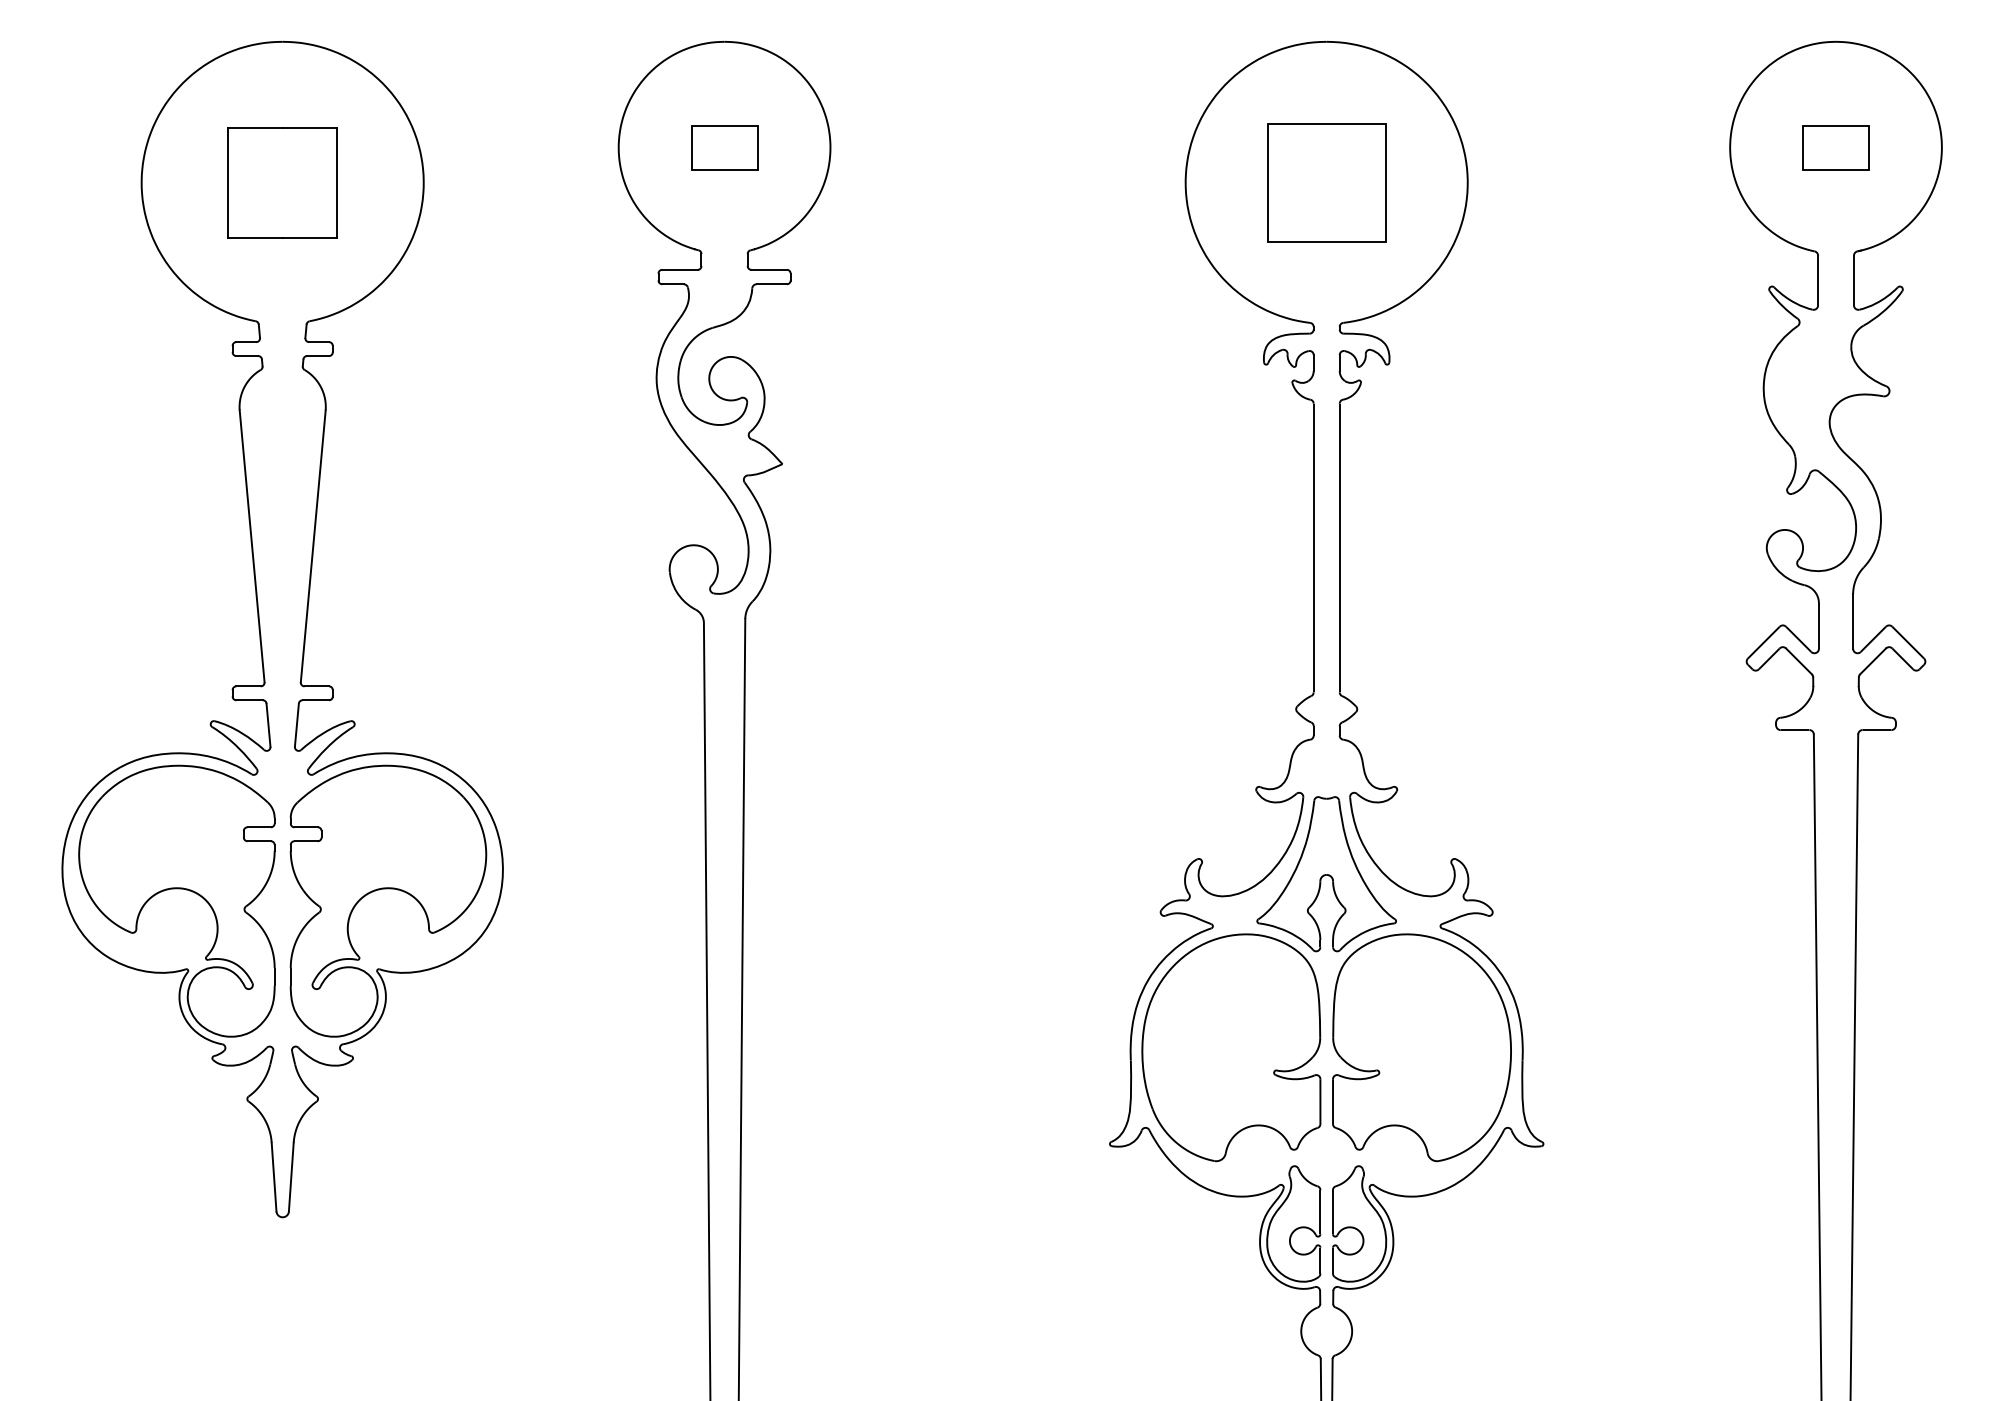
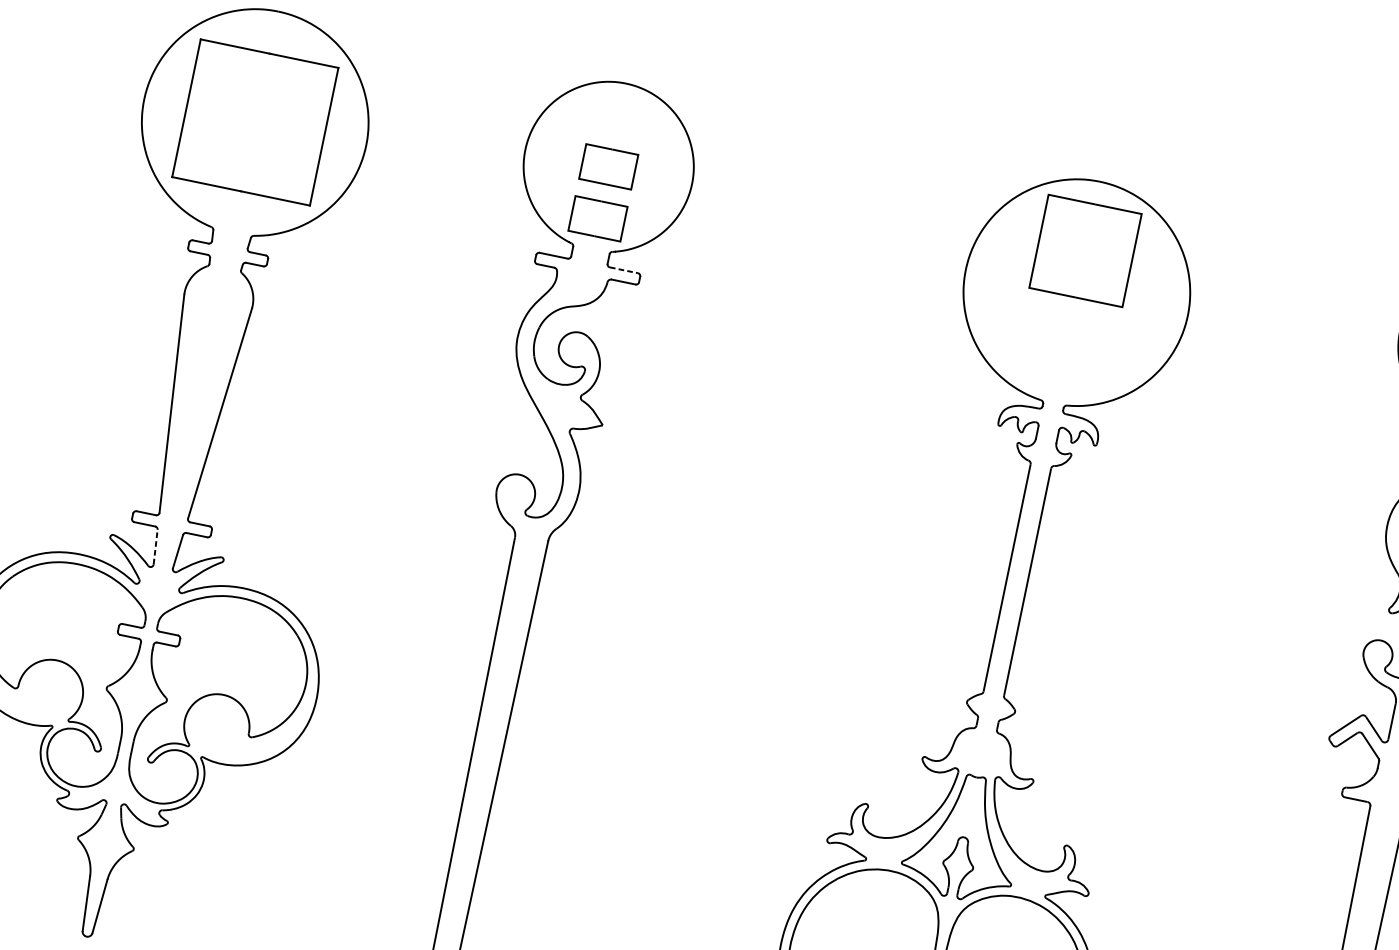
part: (282, 182) -> (255, 122), size x1.6
part: (1326, 182) -> (1085, 250), moved
part: (724, 213) -> (597, 218), added
line: (769, 269) -> (624, 270), solid -> dashed
line: (268, 725) -> (155, 547), solid -> dashed

